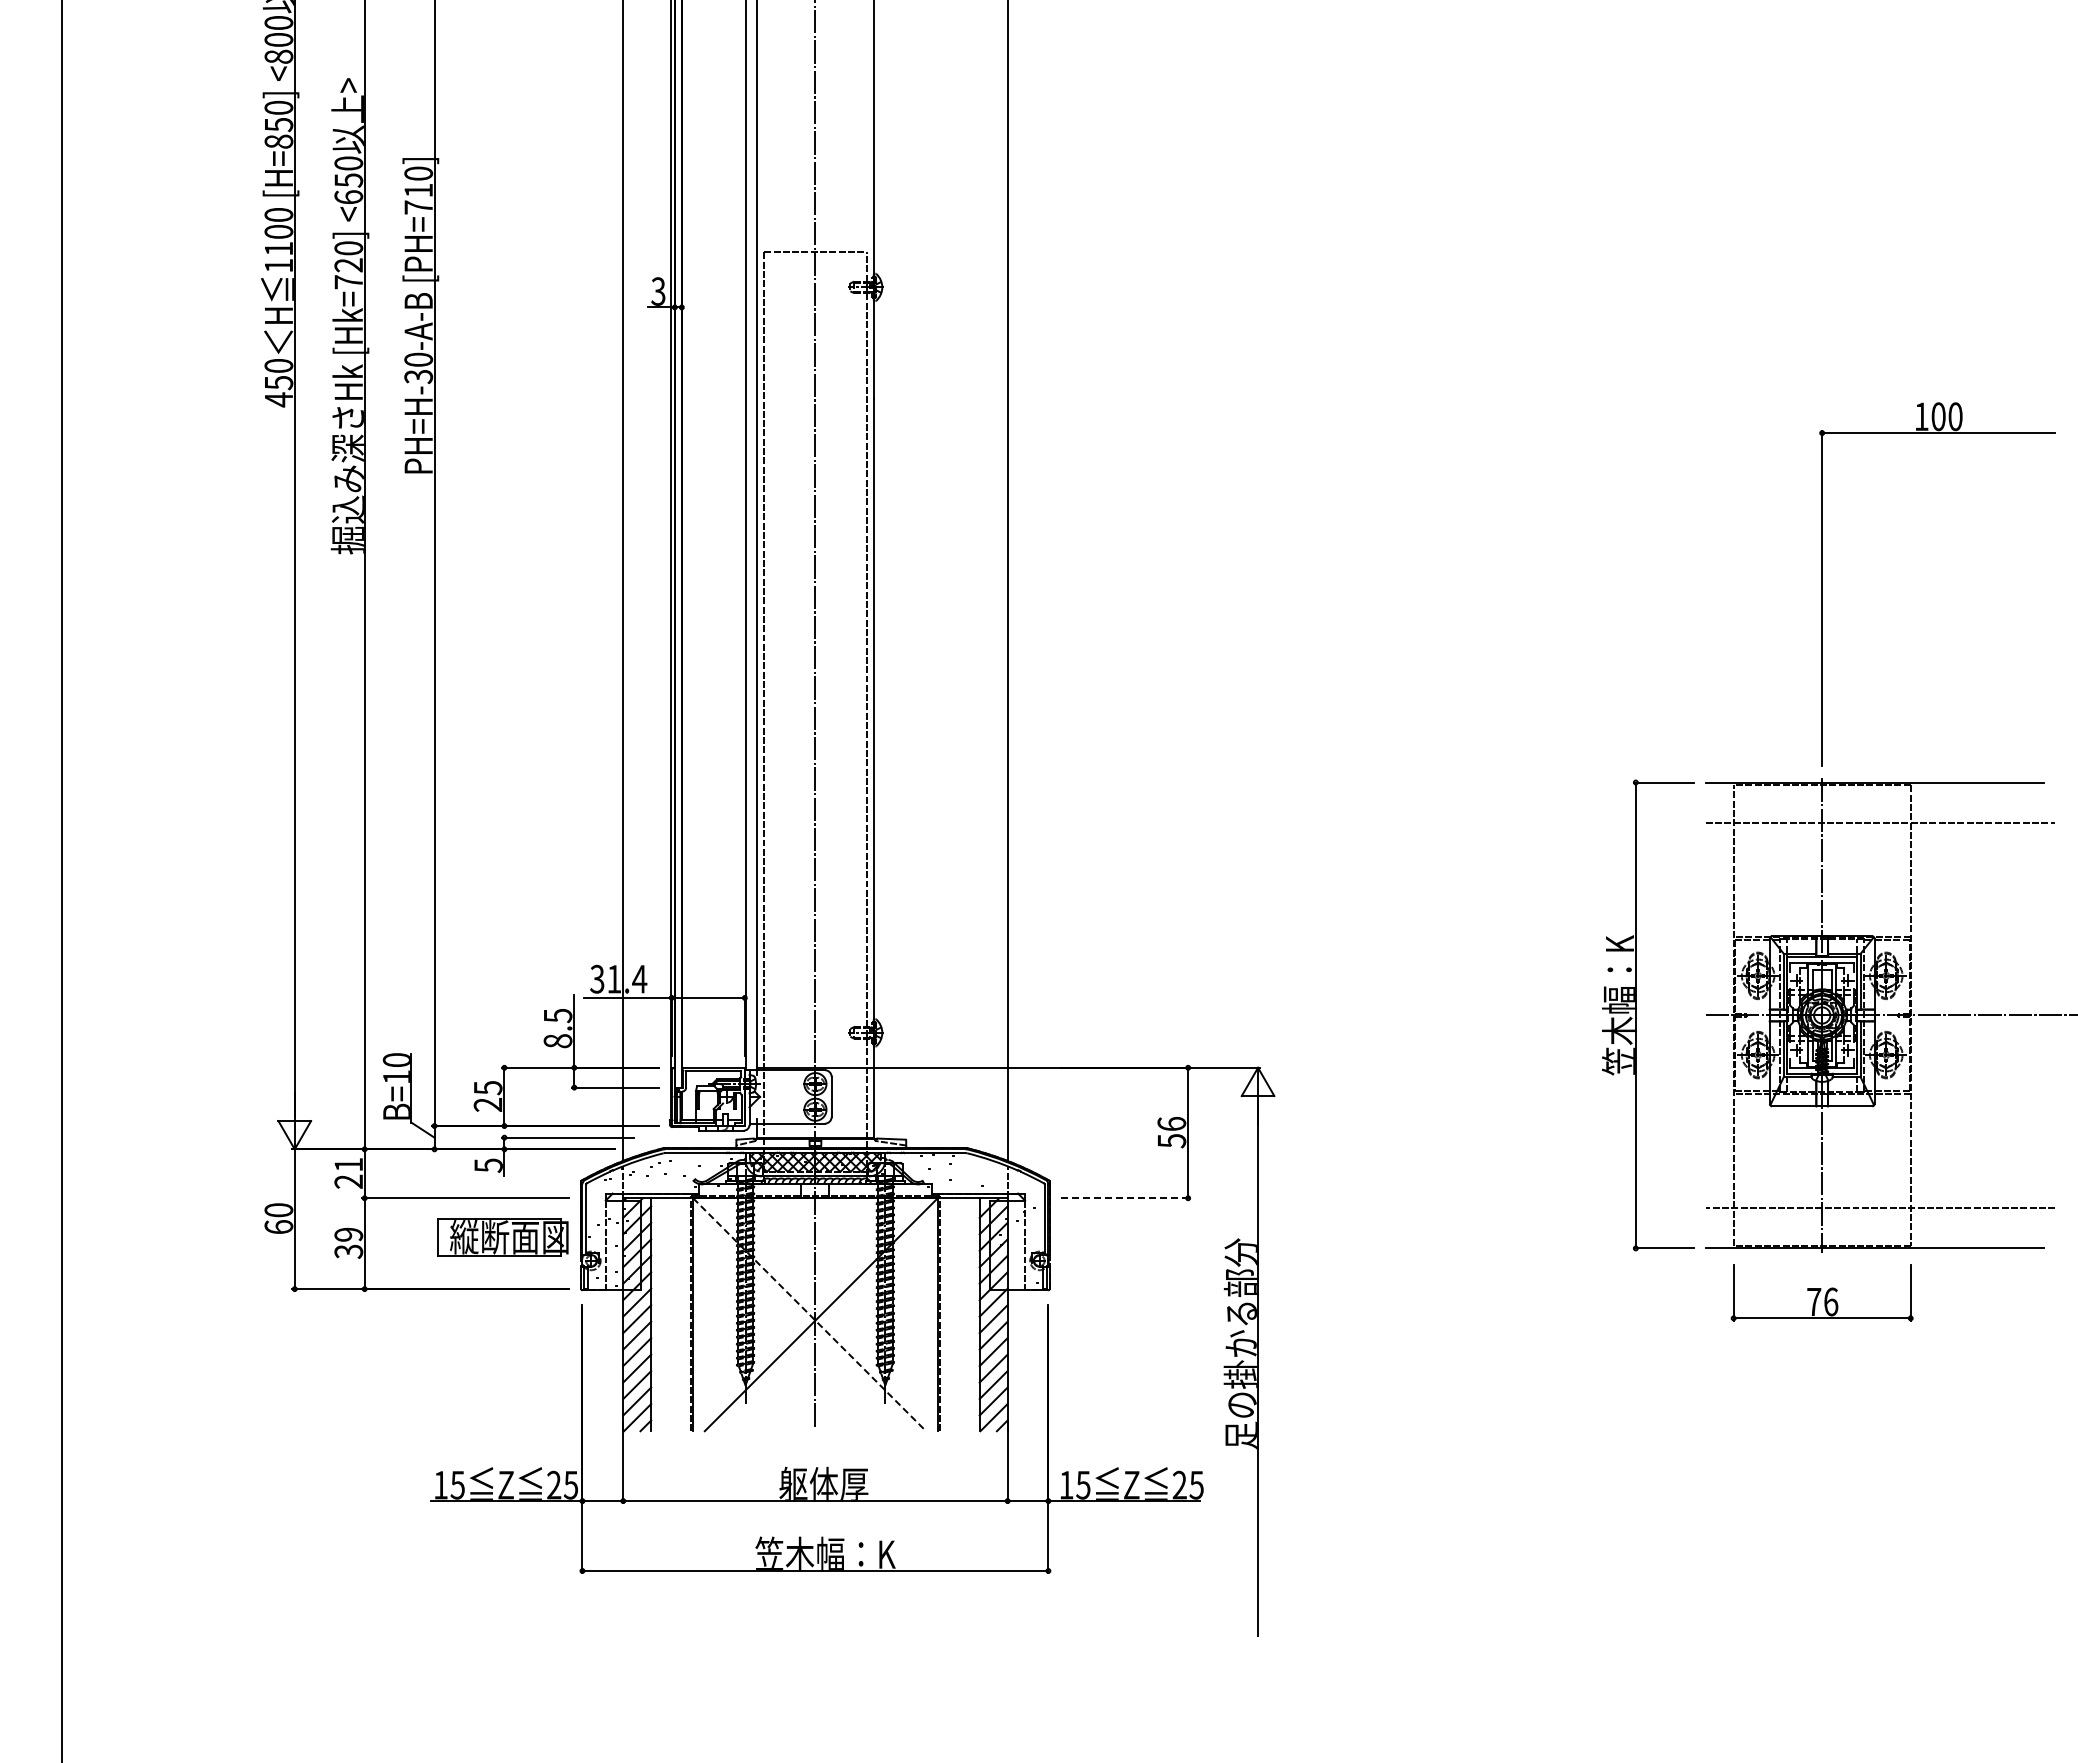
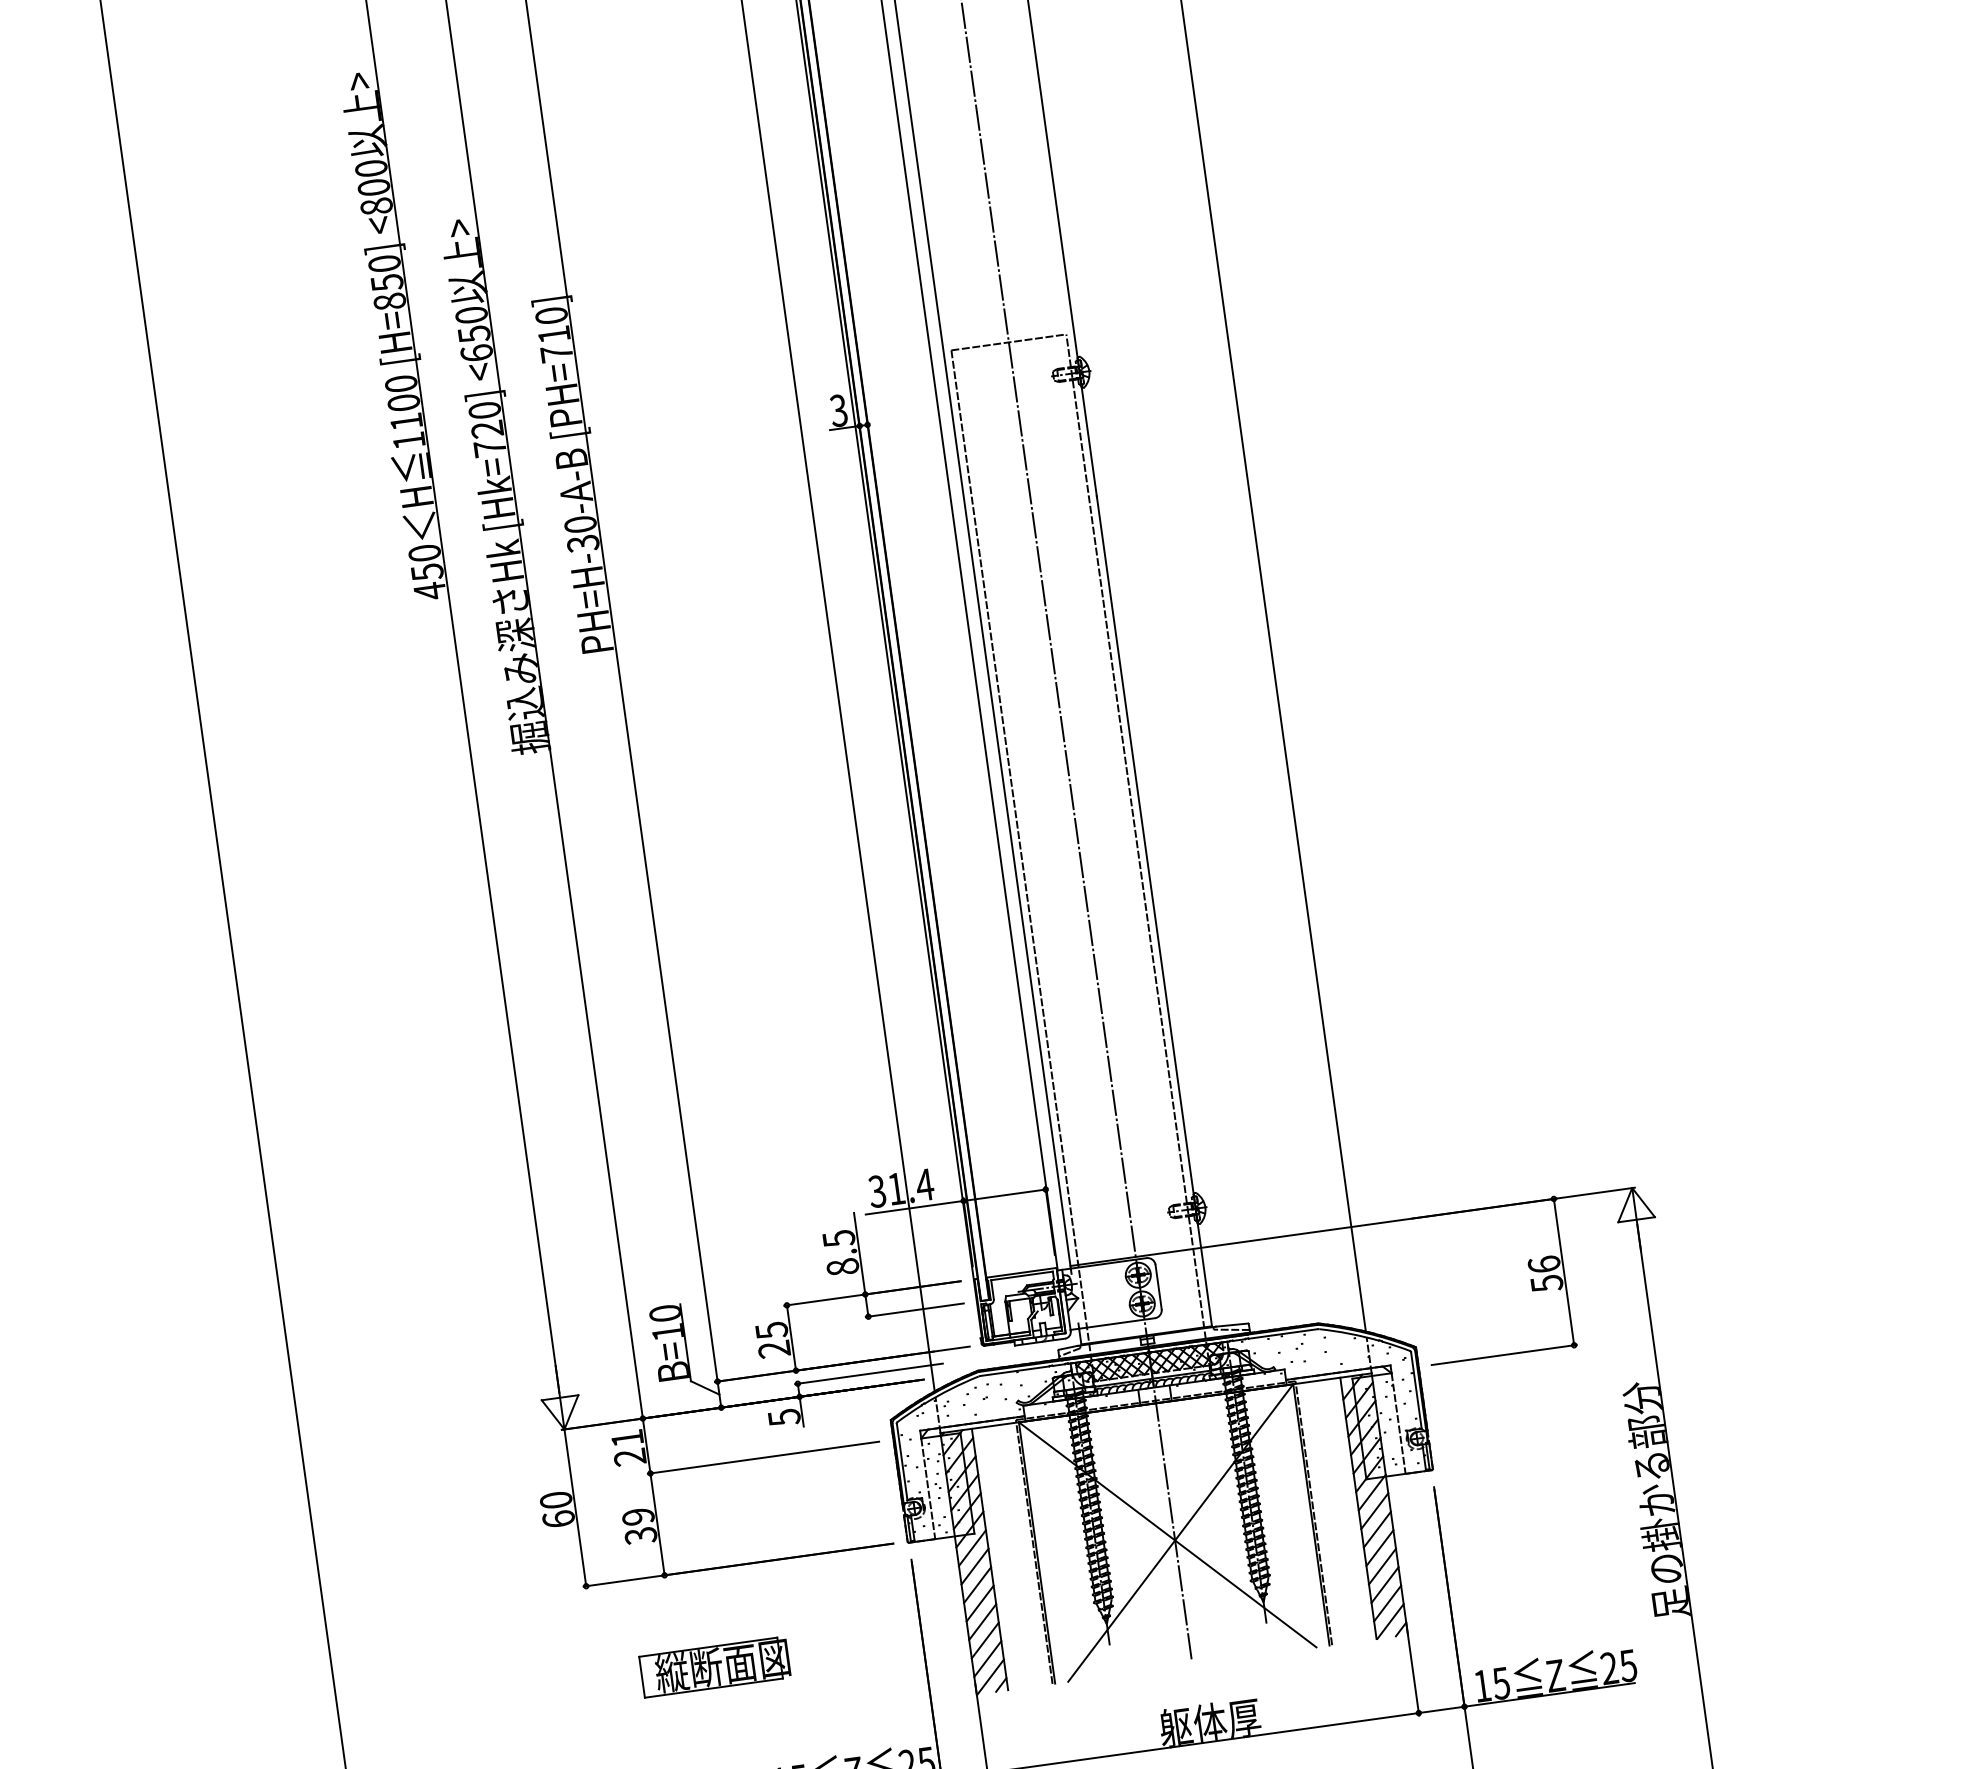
line: (1125, 1198) -> (1503, 1355), dashed -> solid
part: (502, 1237) -> (714, 1667), moved
line: (809, 1314) -> (1167, 1534), dashed -> solid

